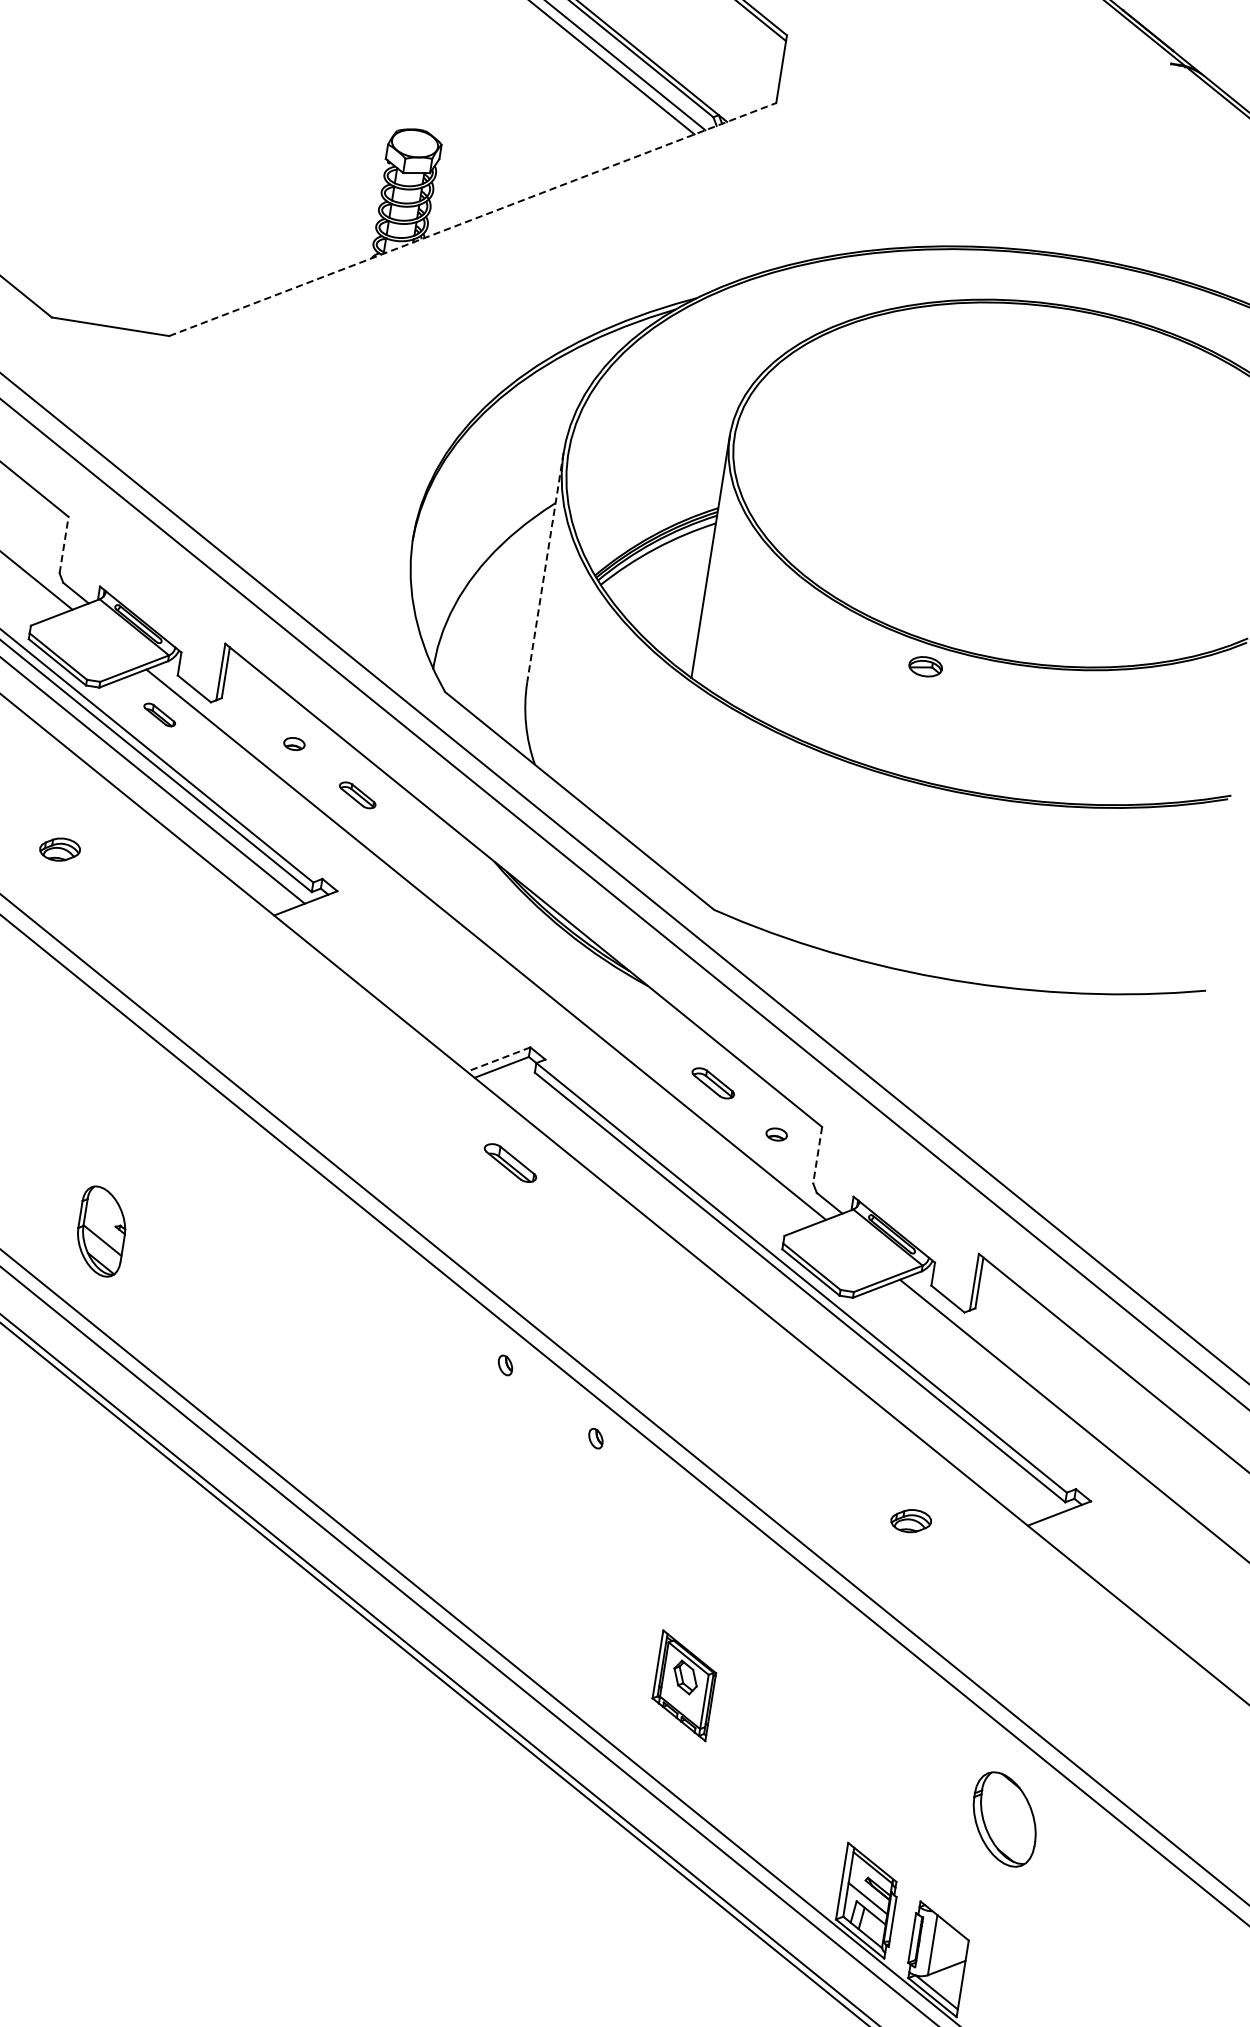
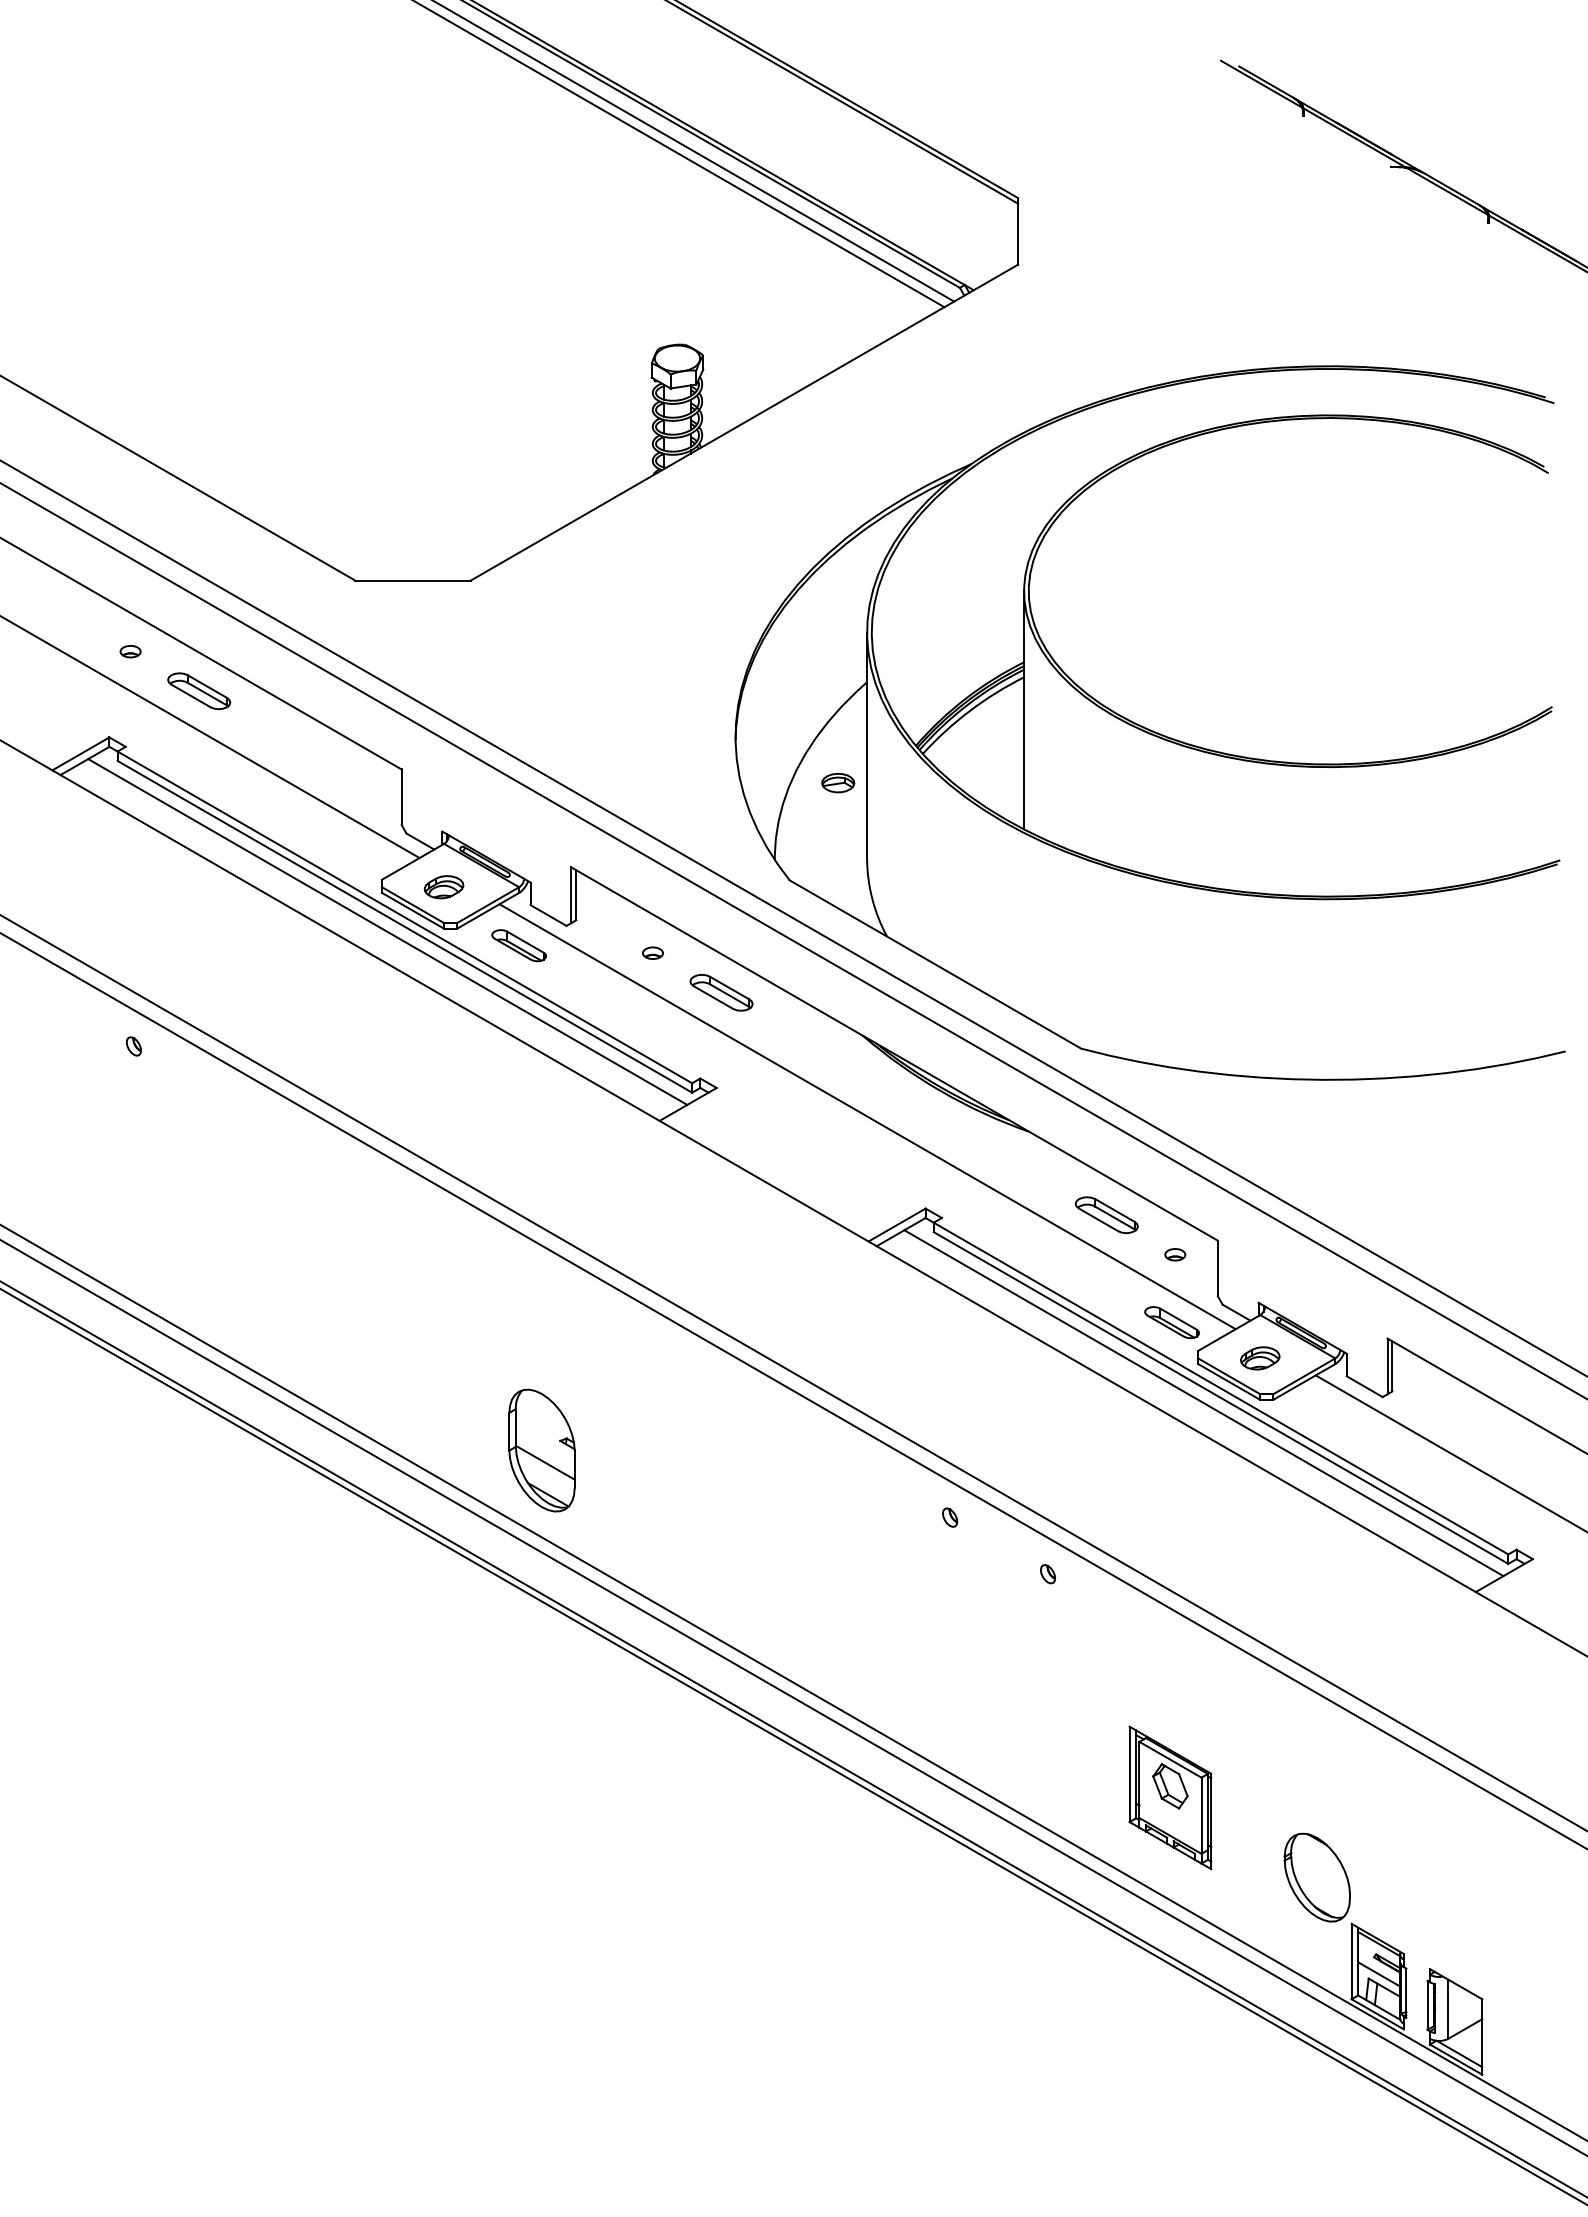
line: (472, 219) -> (744, 422), dashed -> solid
line: (63, 545) -> (401, 797), dashed -> solid
line: (545, 568) -> (867, 746), dashed -> solid
part: (926, 666) -> (838, 782), moved
part: (160, 714) -> (519, 945), size x1.67
part: (357, 794) -> (721, 992), size x1.67
part: (59, 849) -> (443, 887), moved
line: (499, 1060) -> (897, 1225), dashed -> solid
part: (713, 1083) -> (1106, 1215), size x1.43
line: (817, 1155) -> (1217, 1268), dashed -> solid
part: (509, 1162) -> (1171, 1322), moved
part: (101, 1231) -> (541, 1450), size x1.43
line: (781, 1290) -> (1203, 1403), added
part: (911, 1521) -> (1260, 1358), moved
part: (684, 1685) -> (1170, 1797), size x1.43
part: (1003, 1819) -> (1316, 1877), moved

